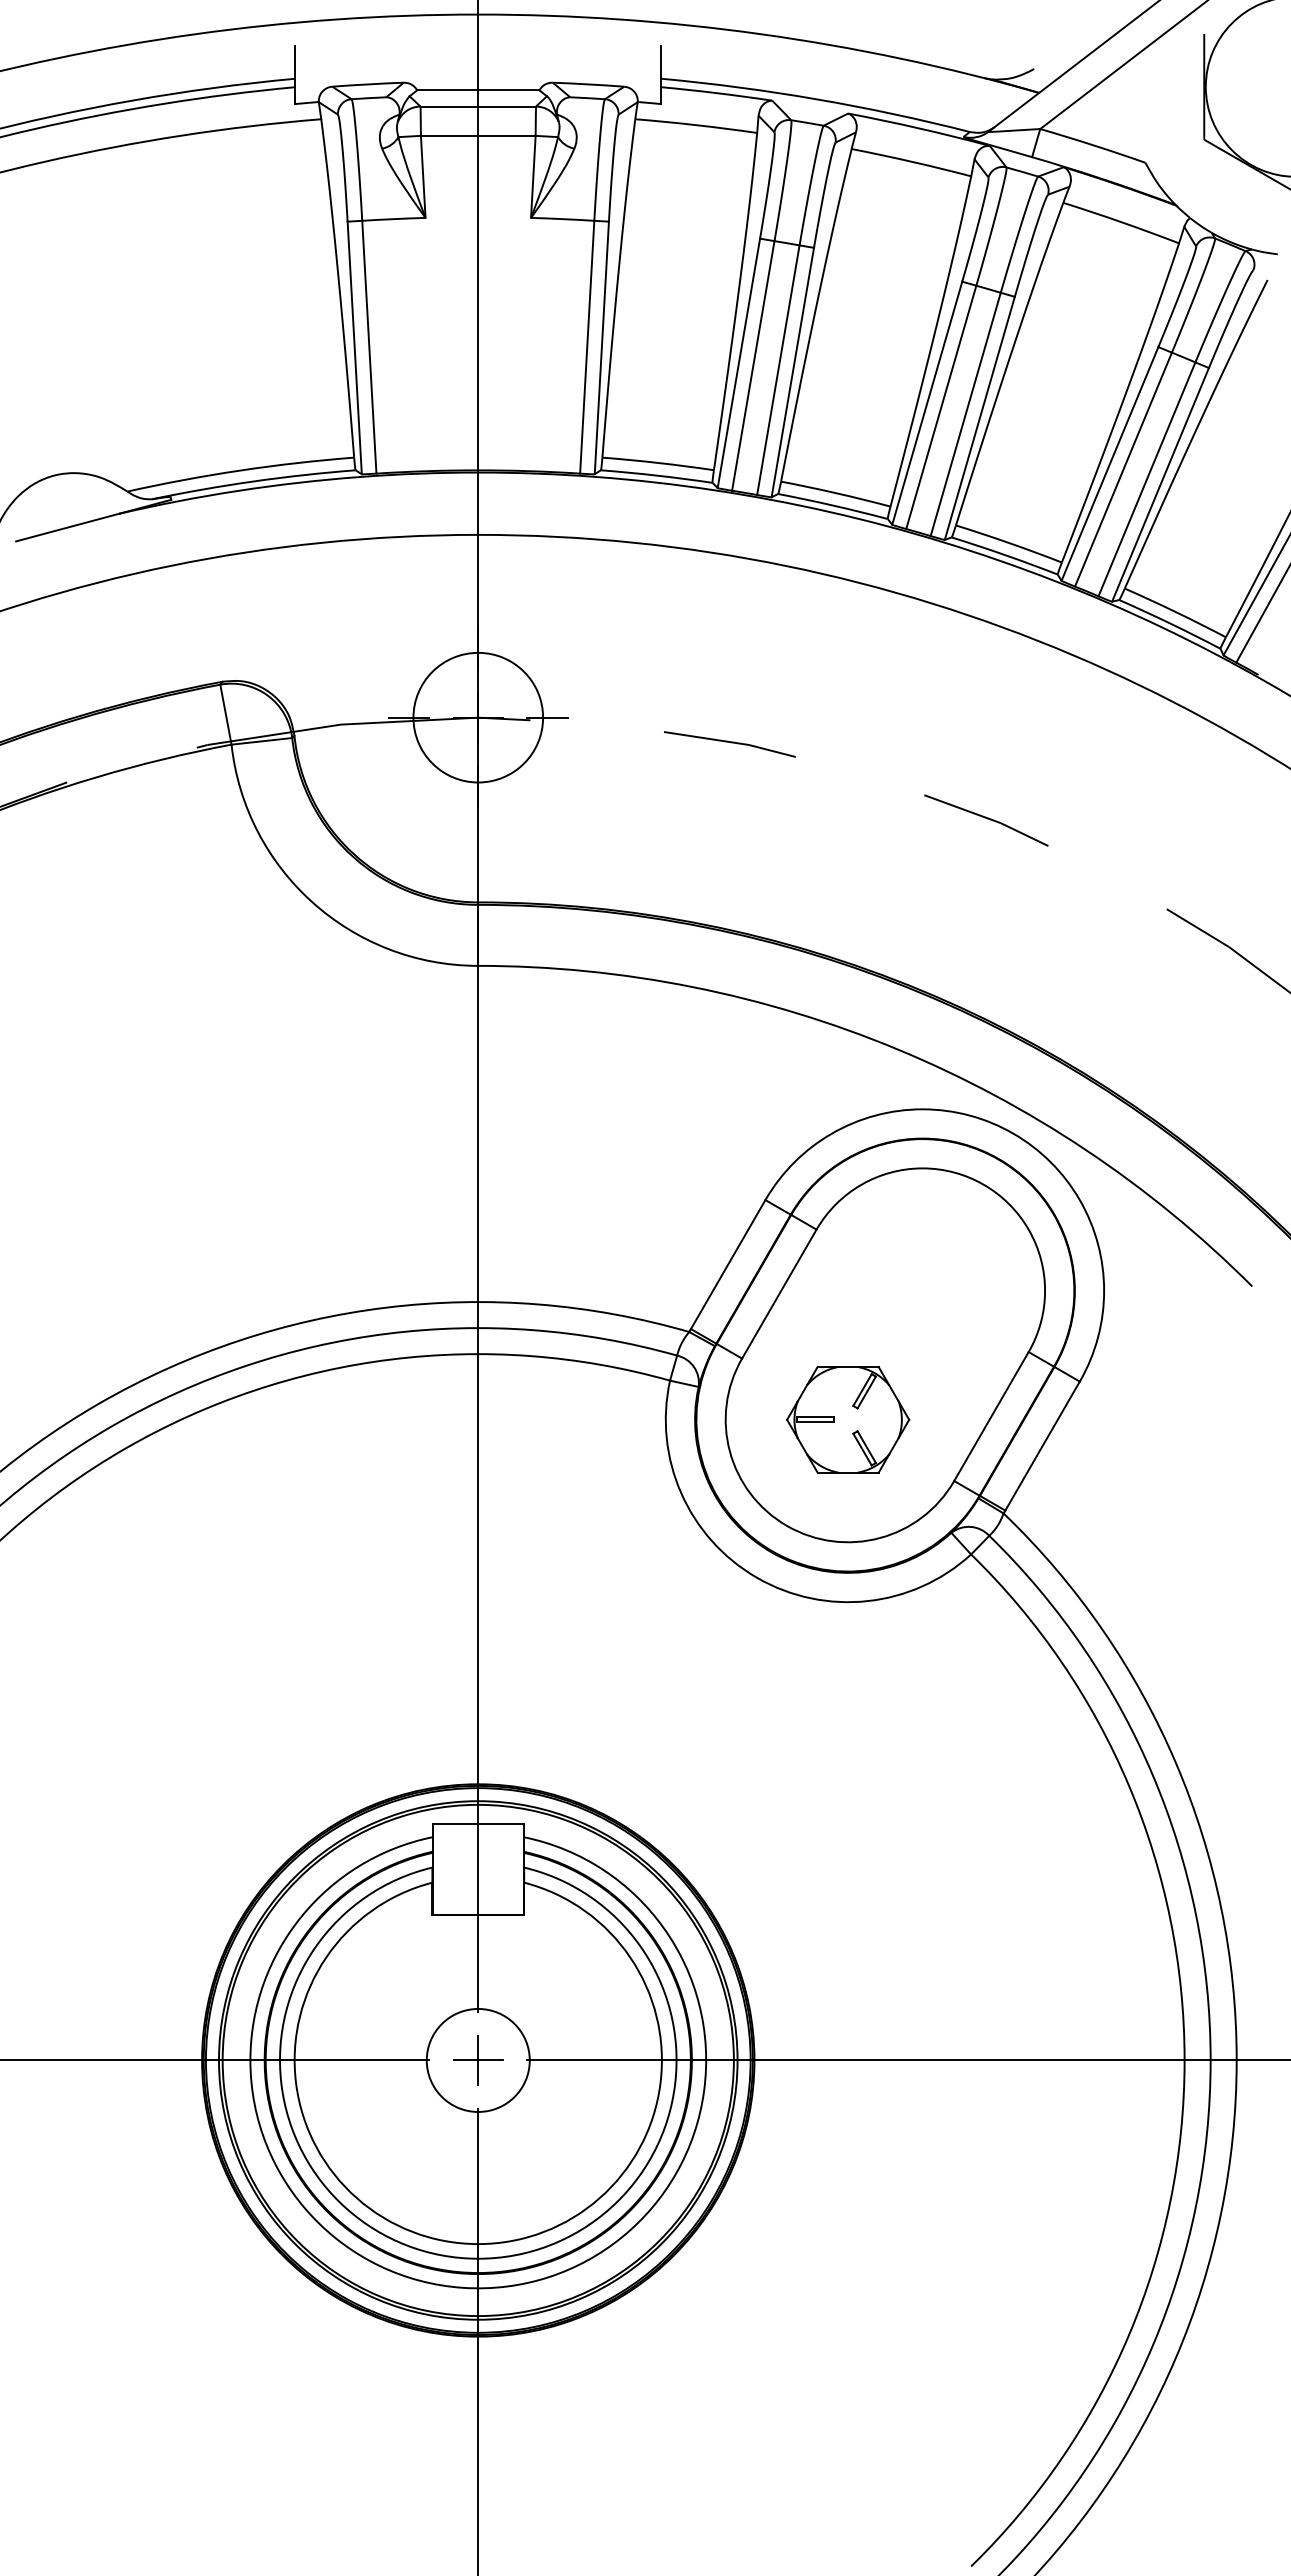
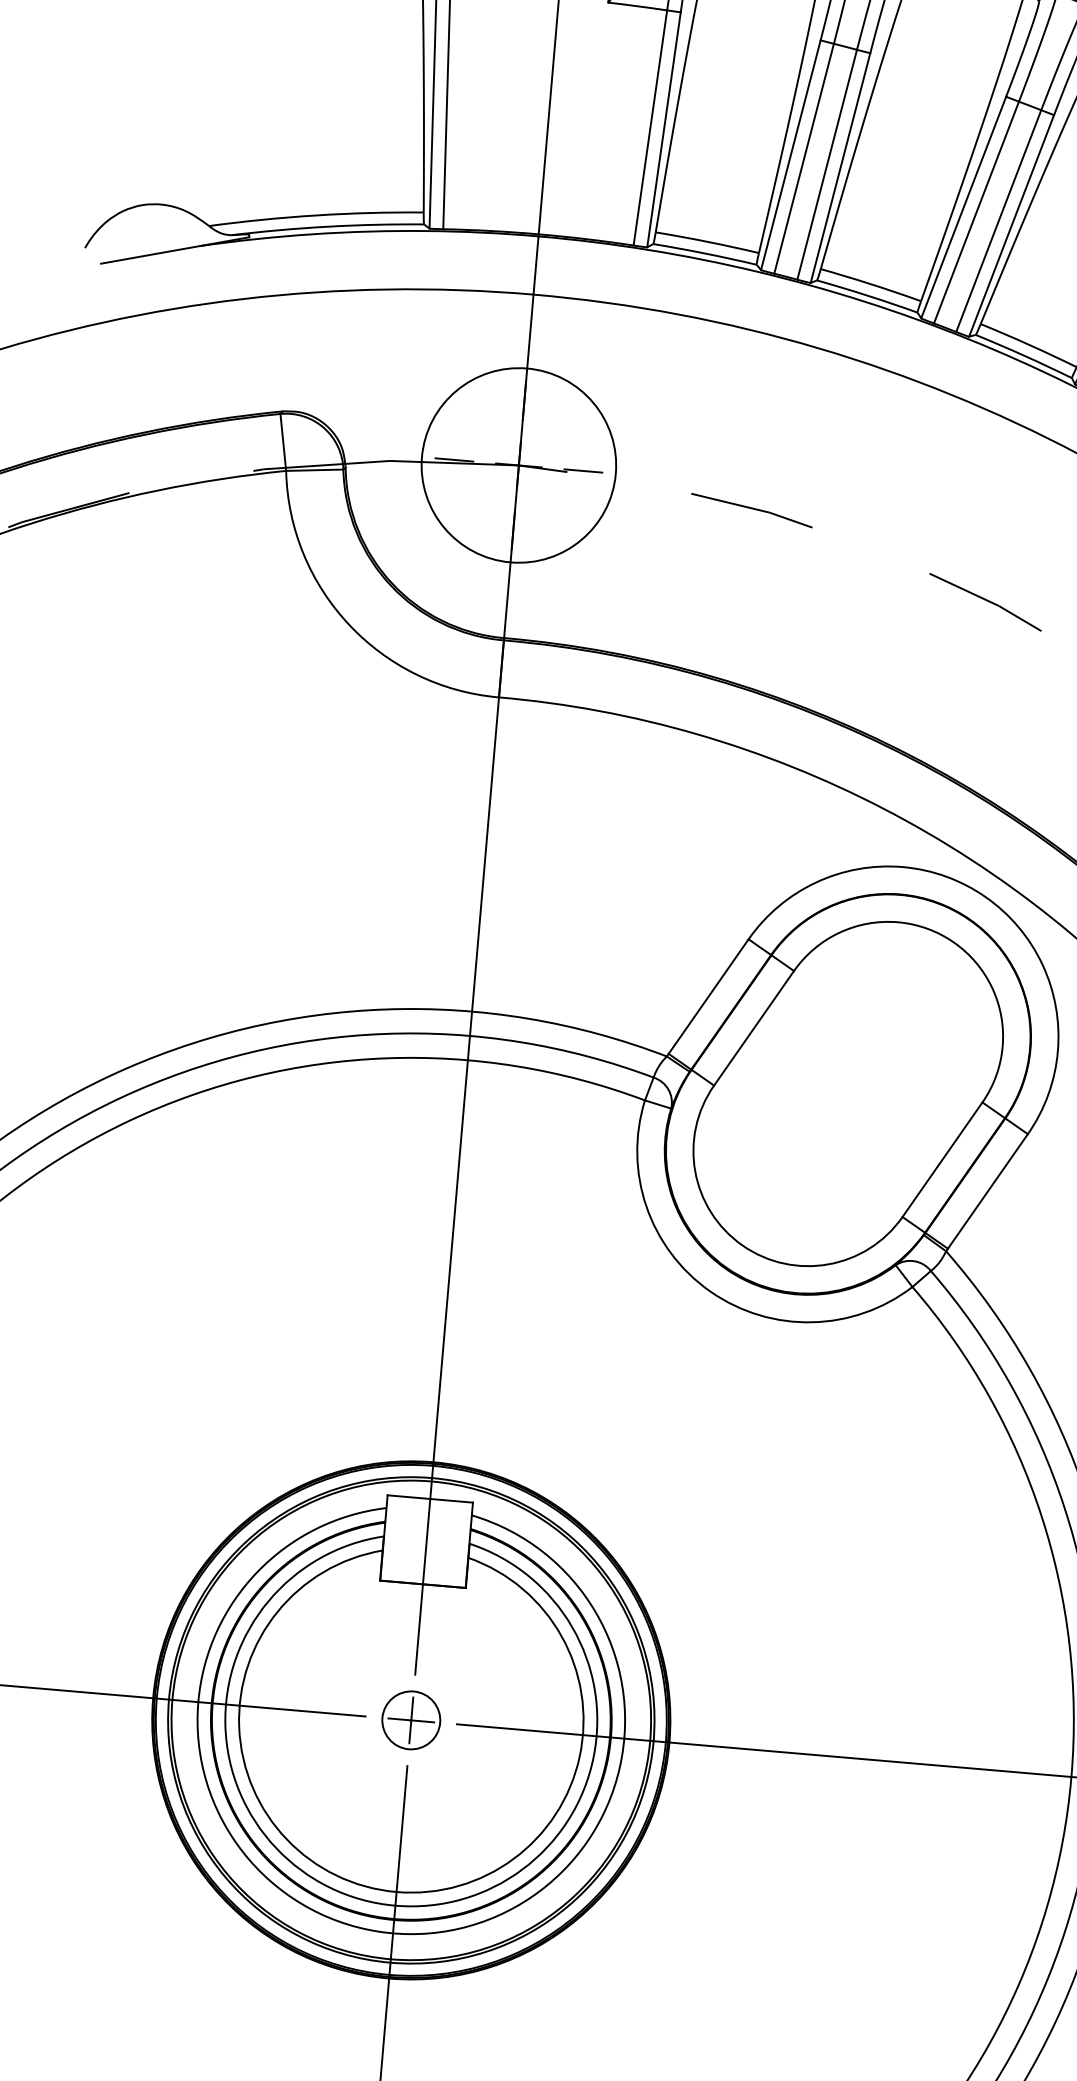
circle: (478, 717) -> (519, 465), size x1.6
part: (848, 1419) -> (808, 1151), removed
circle: (477, 2059) -> (410, 1719), size x0.6

